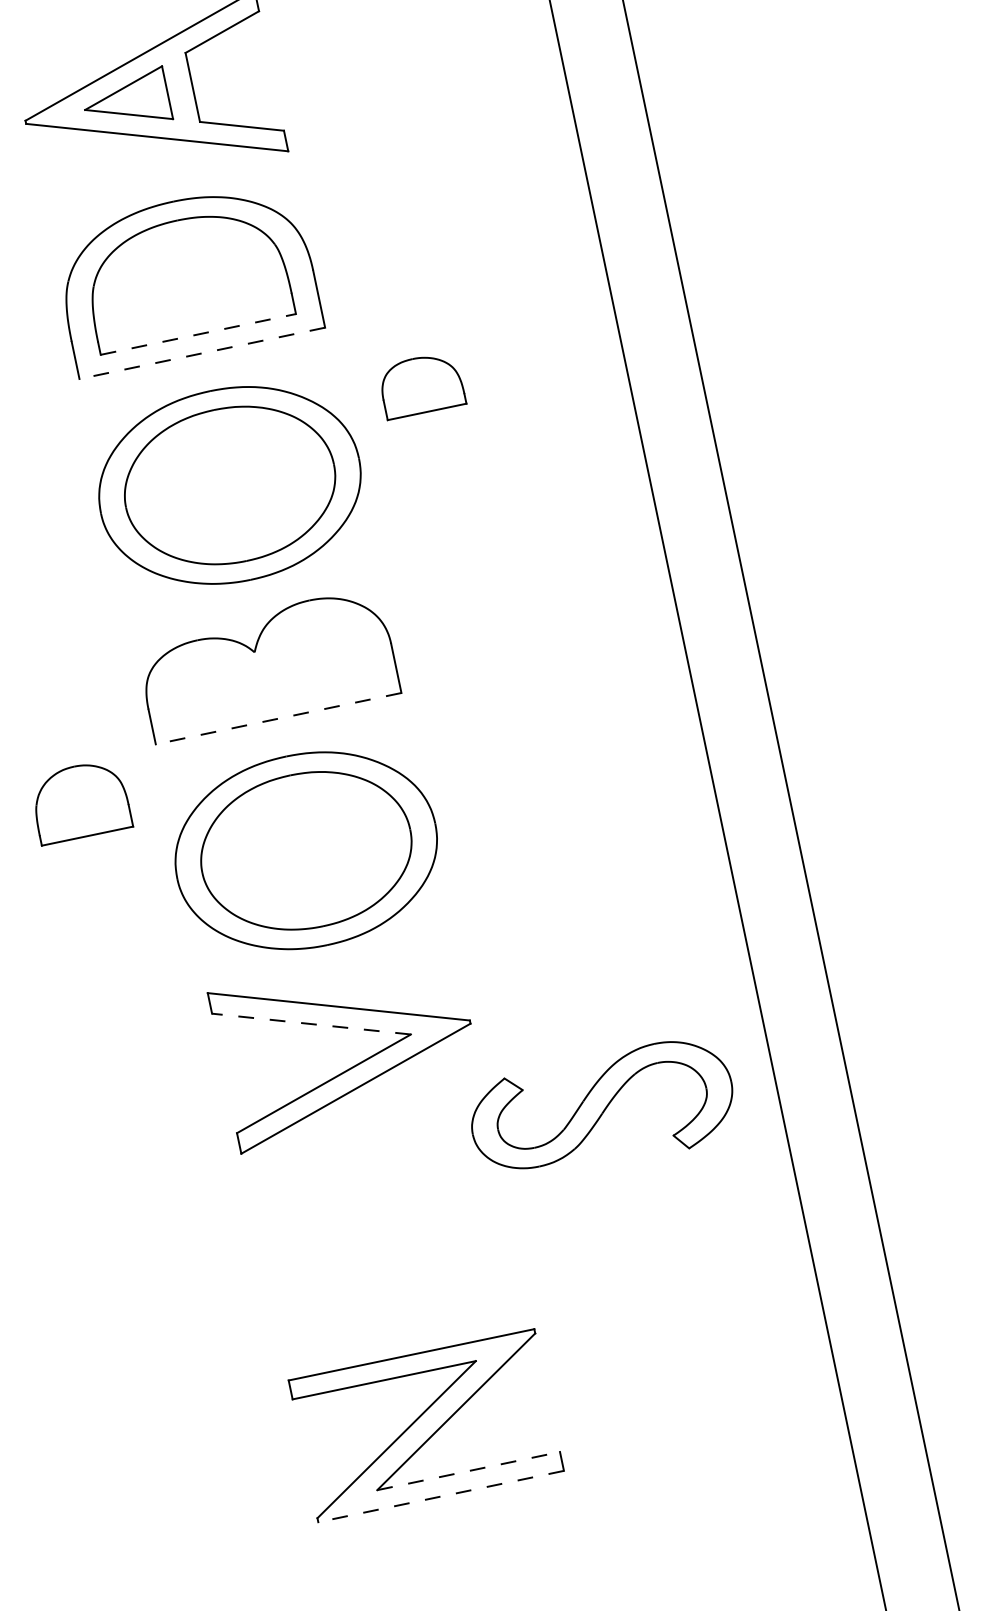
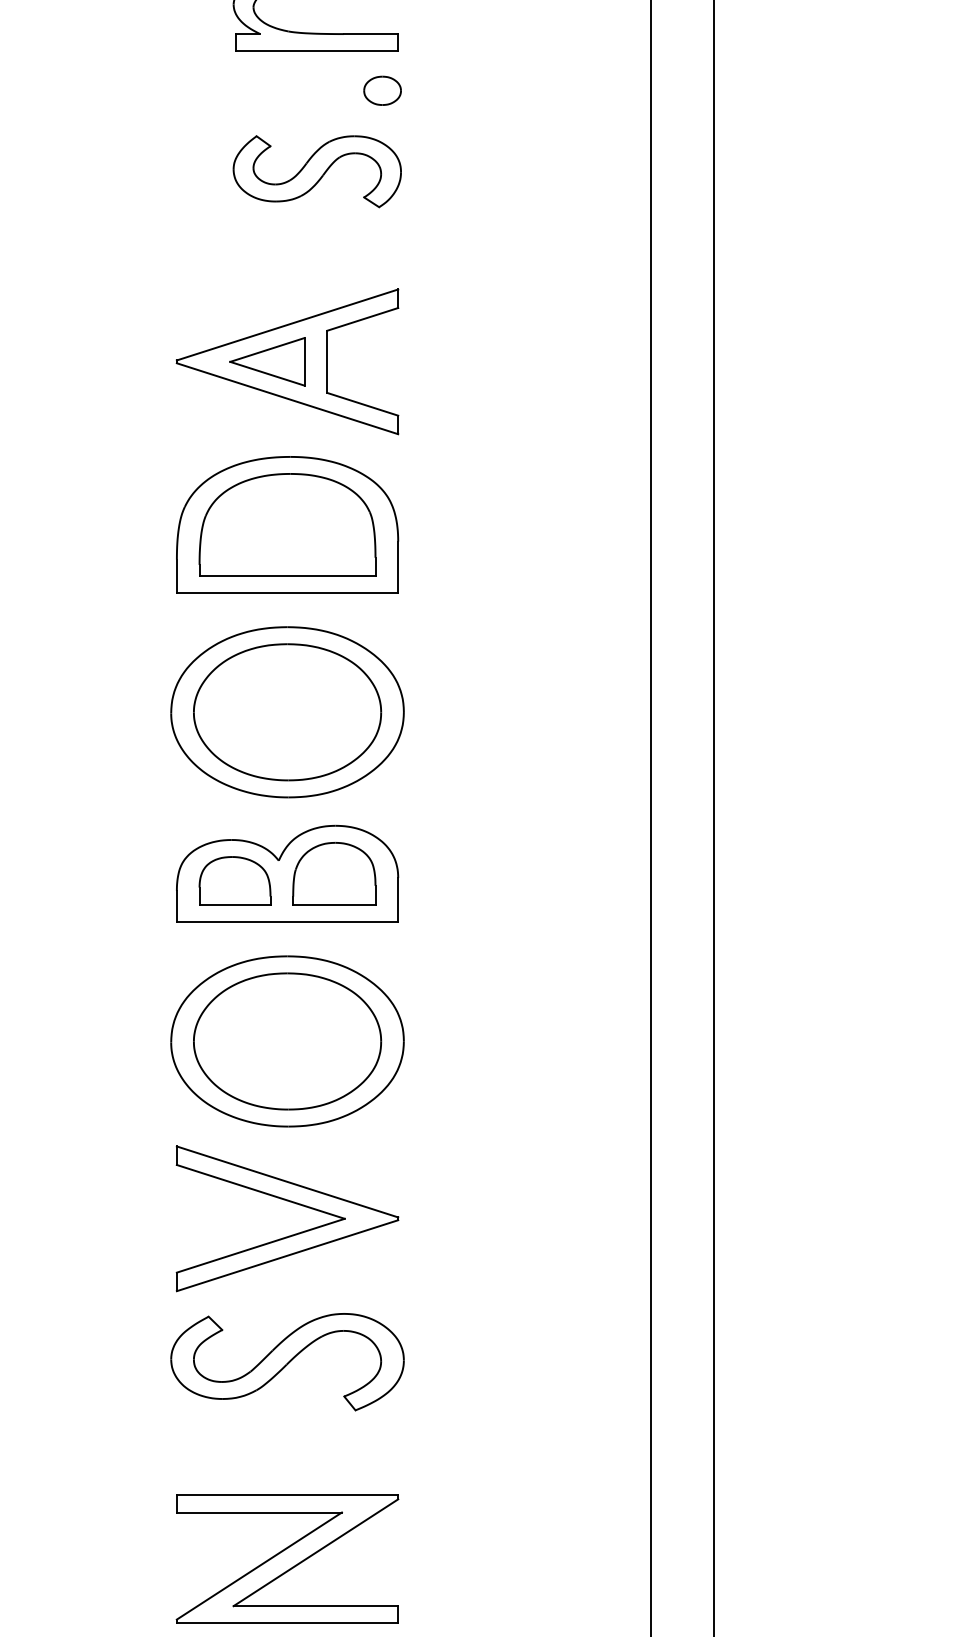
line: (198, 334) -> (287, 576), dashed -> solid
line: (202, 353) -> (287, 593), dashed -> solid
part: (420, 384) -> (234, 880), moved
line: (278, 718) -> (287, 922), dashed -> solid
part: (80, 800) -> (334, 873), moved
line: (311, 1023) -> (260, 1191), dashed -> solid
part: (602, 1111) -> (287, 1362), moved
line: (469, 1471) -> (316, 1606), dashed -> solid
line: (441, 1496) -> (287, 1623), dashed -> solid

